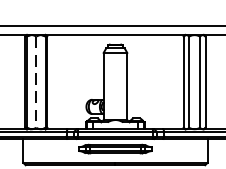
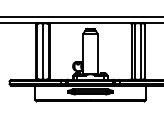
line: (35, 83) -> (42, 52), dashed -> solid

